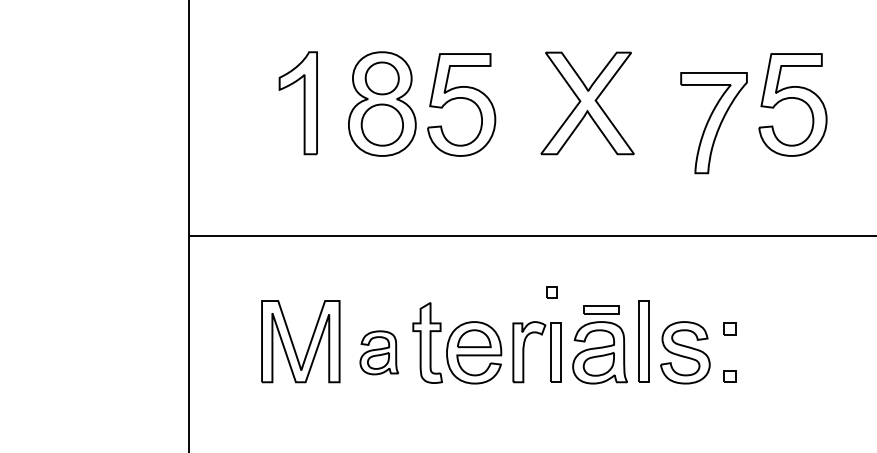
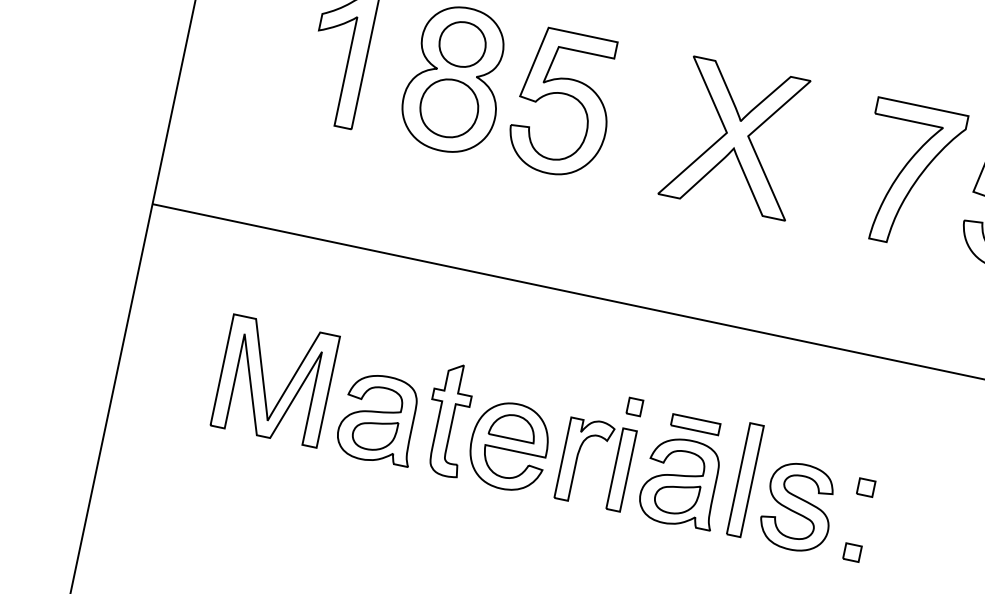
part: (713, 123) -> (908, 175), moved
part: (551, 292) -> (633, 406), moved
part: (379, 352) -> (379, 418), size x1.43

